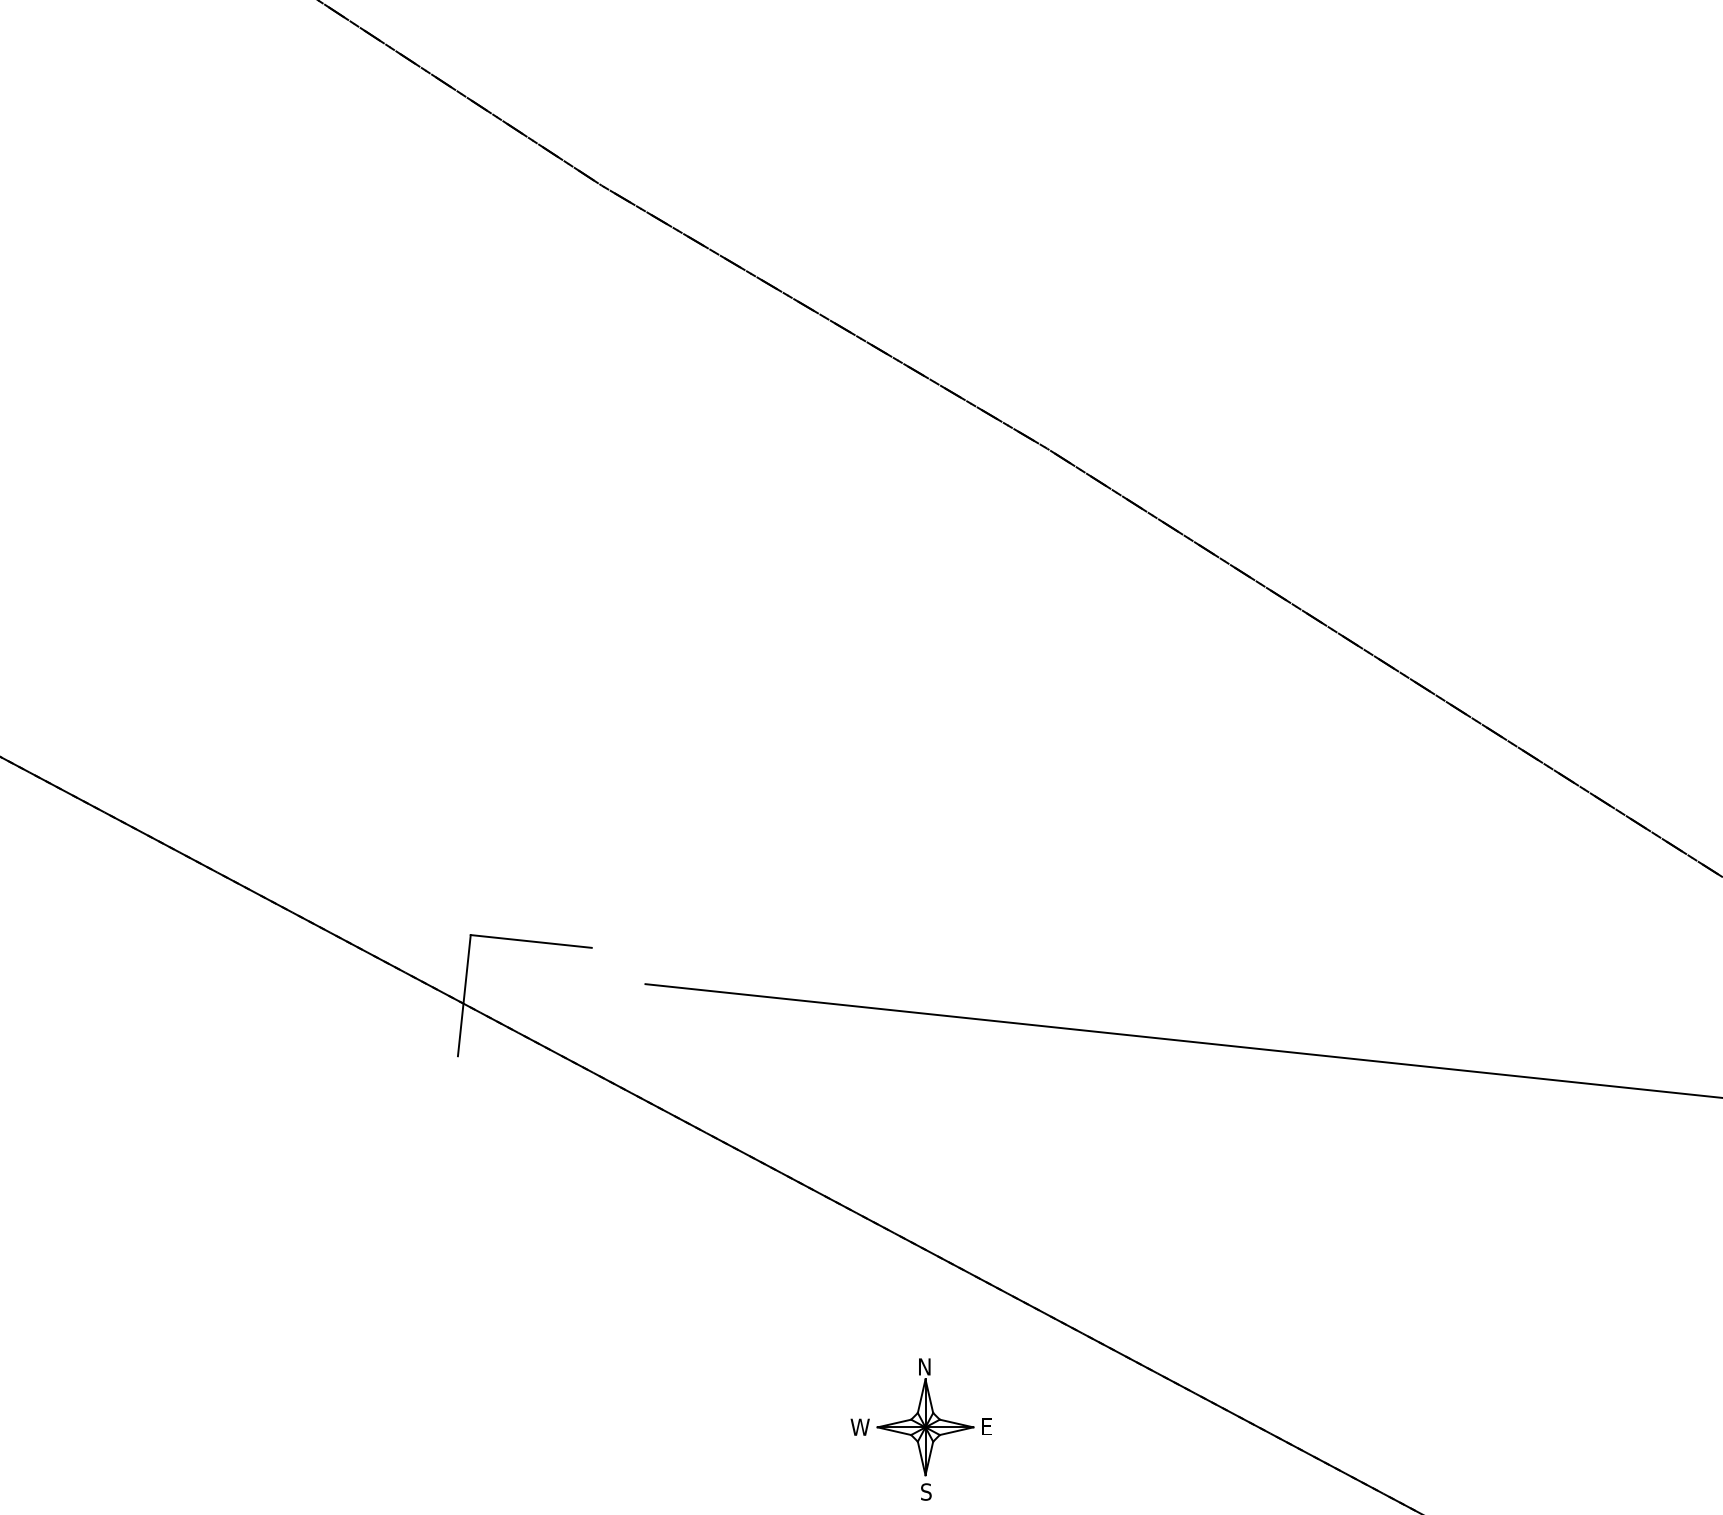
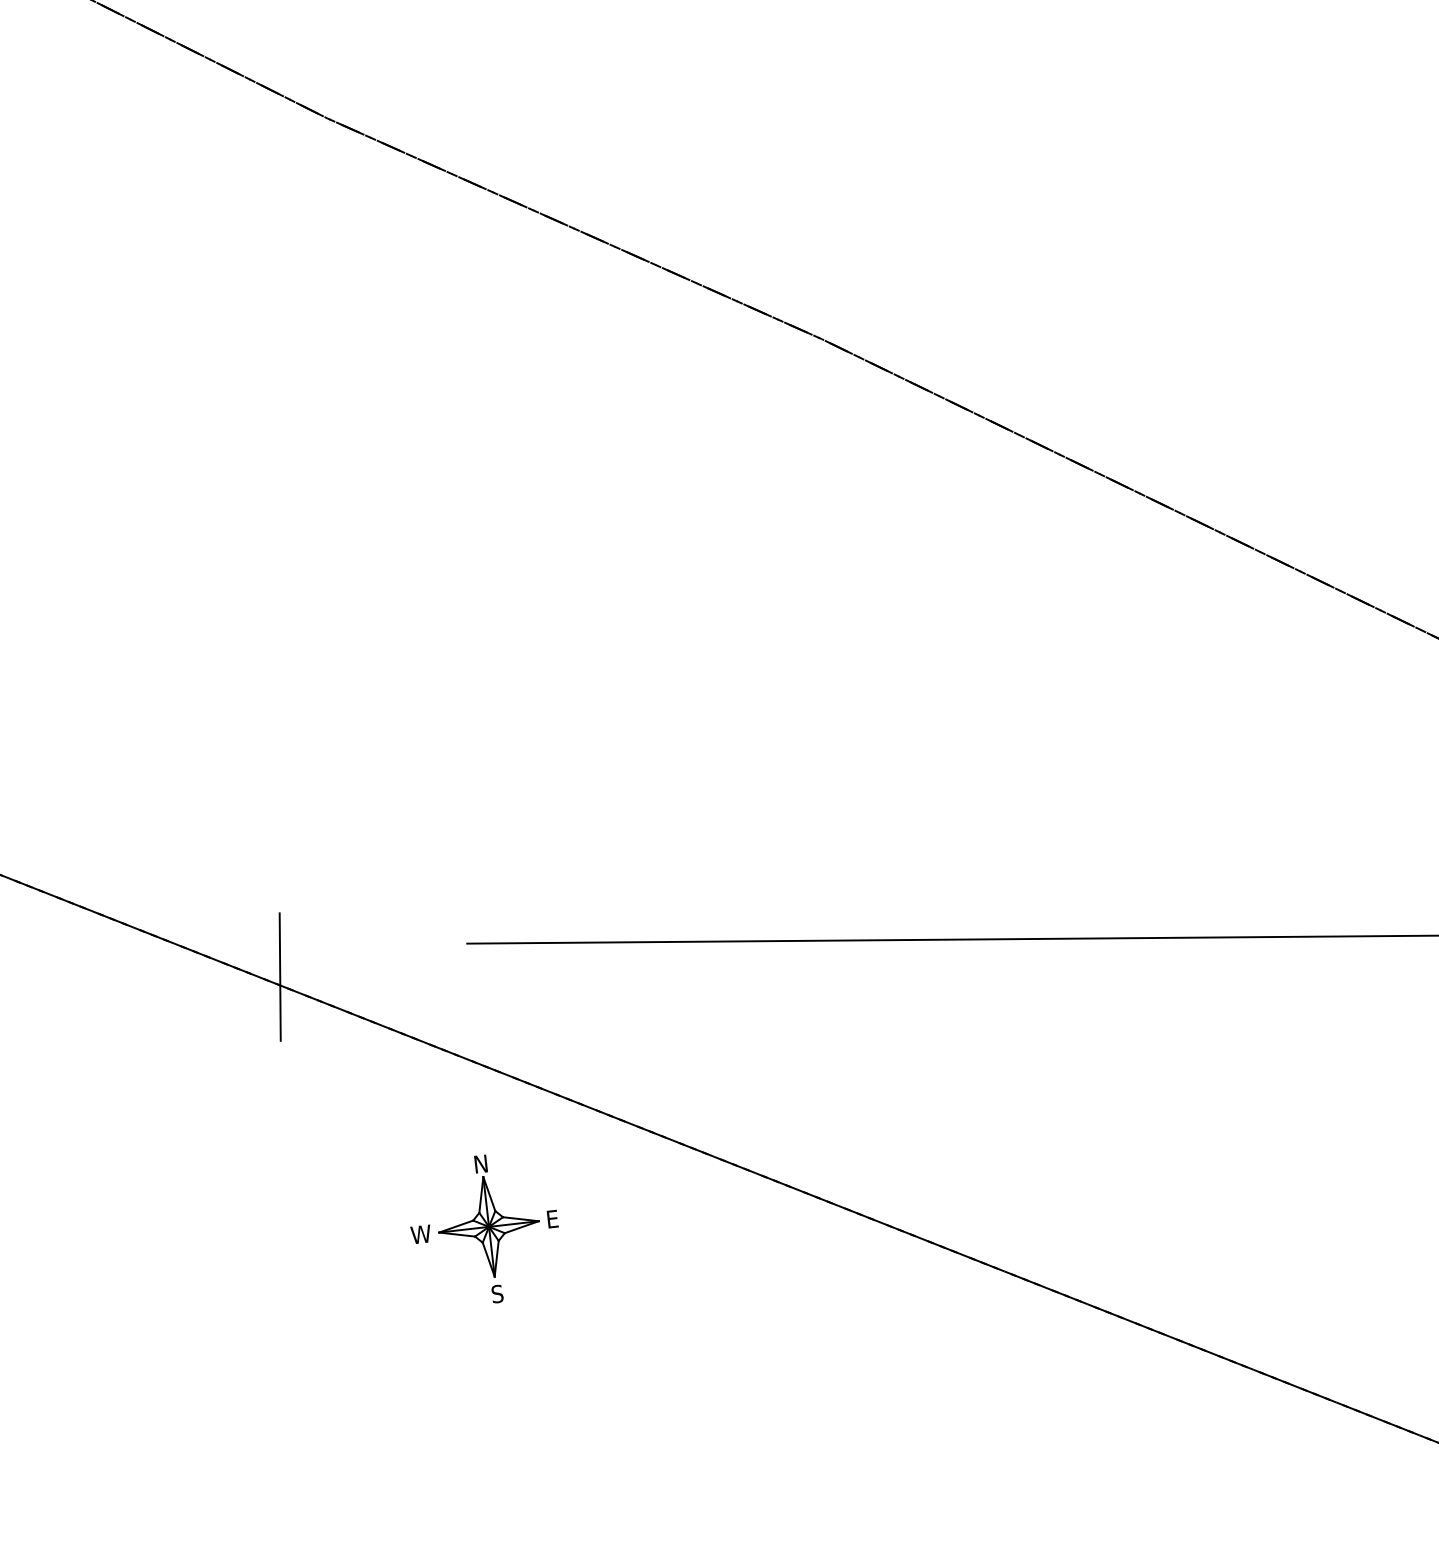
line: (530, 941) -> (342, 912), removed
part: (920, 1429) -> (484, 1229), moved

